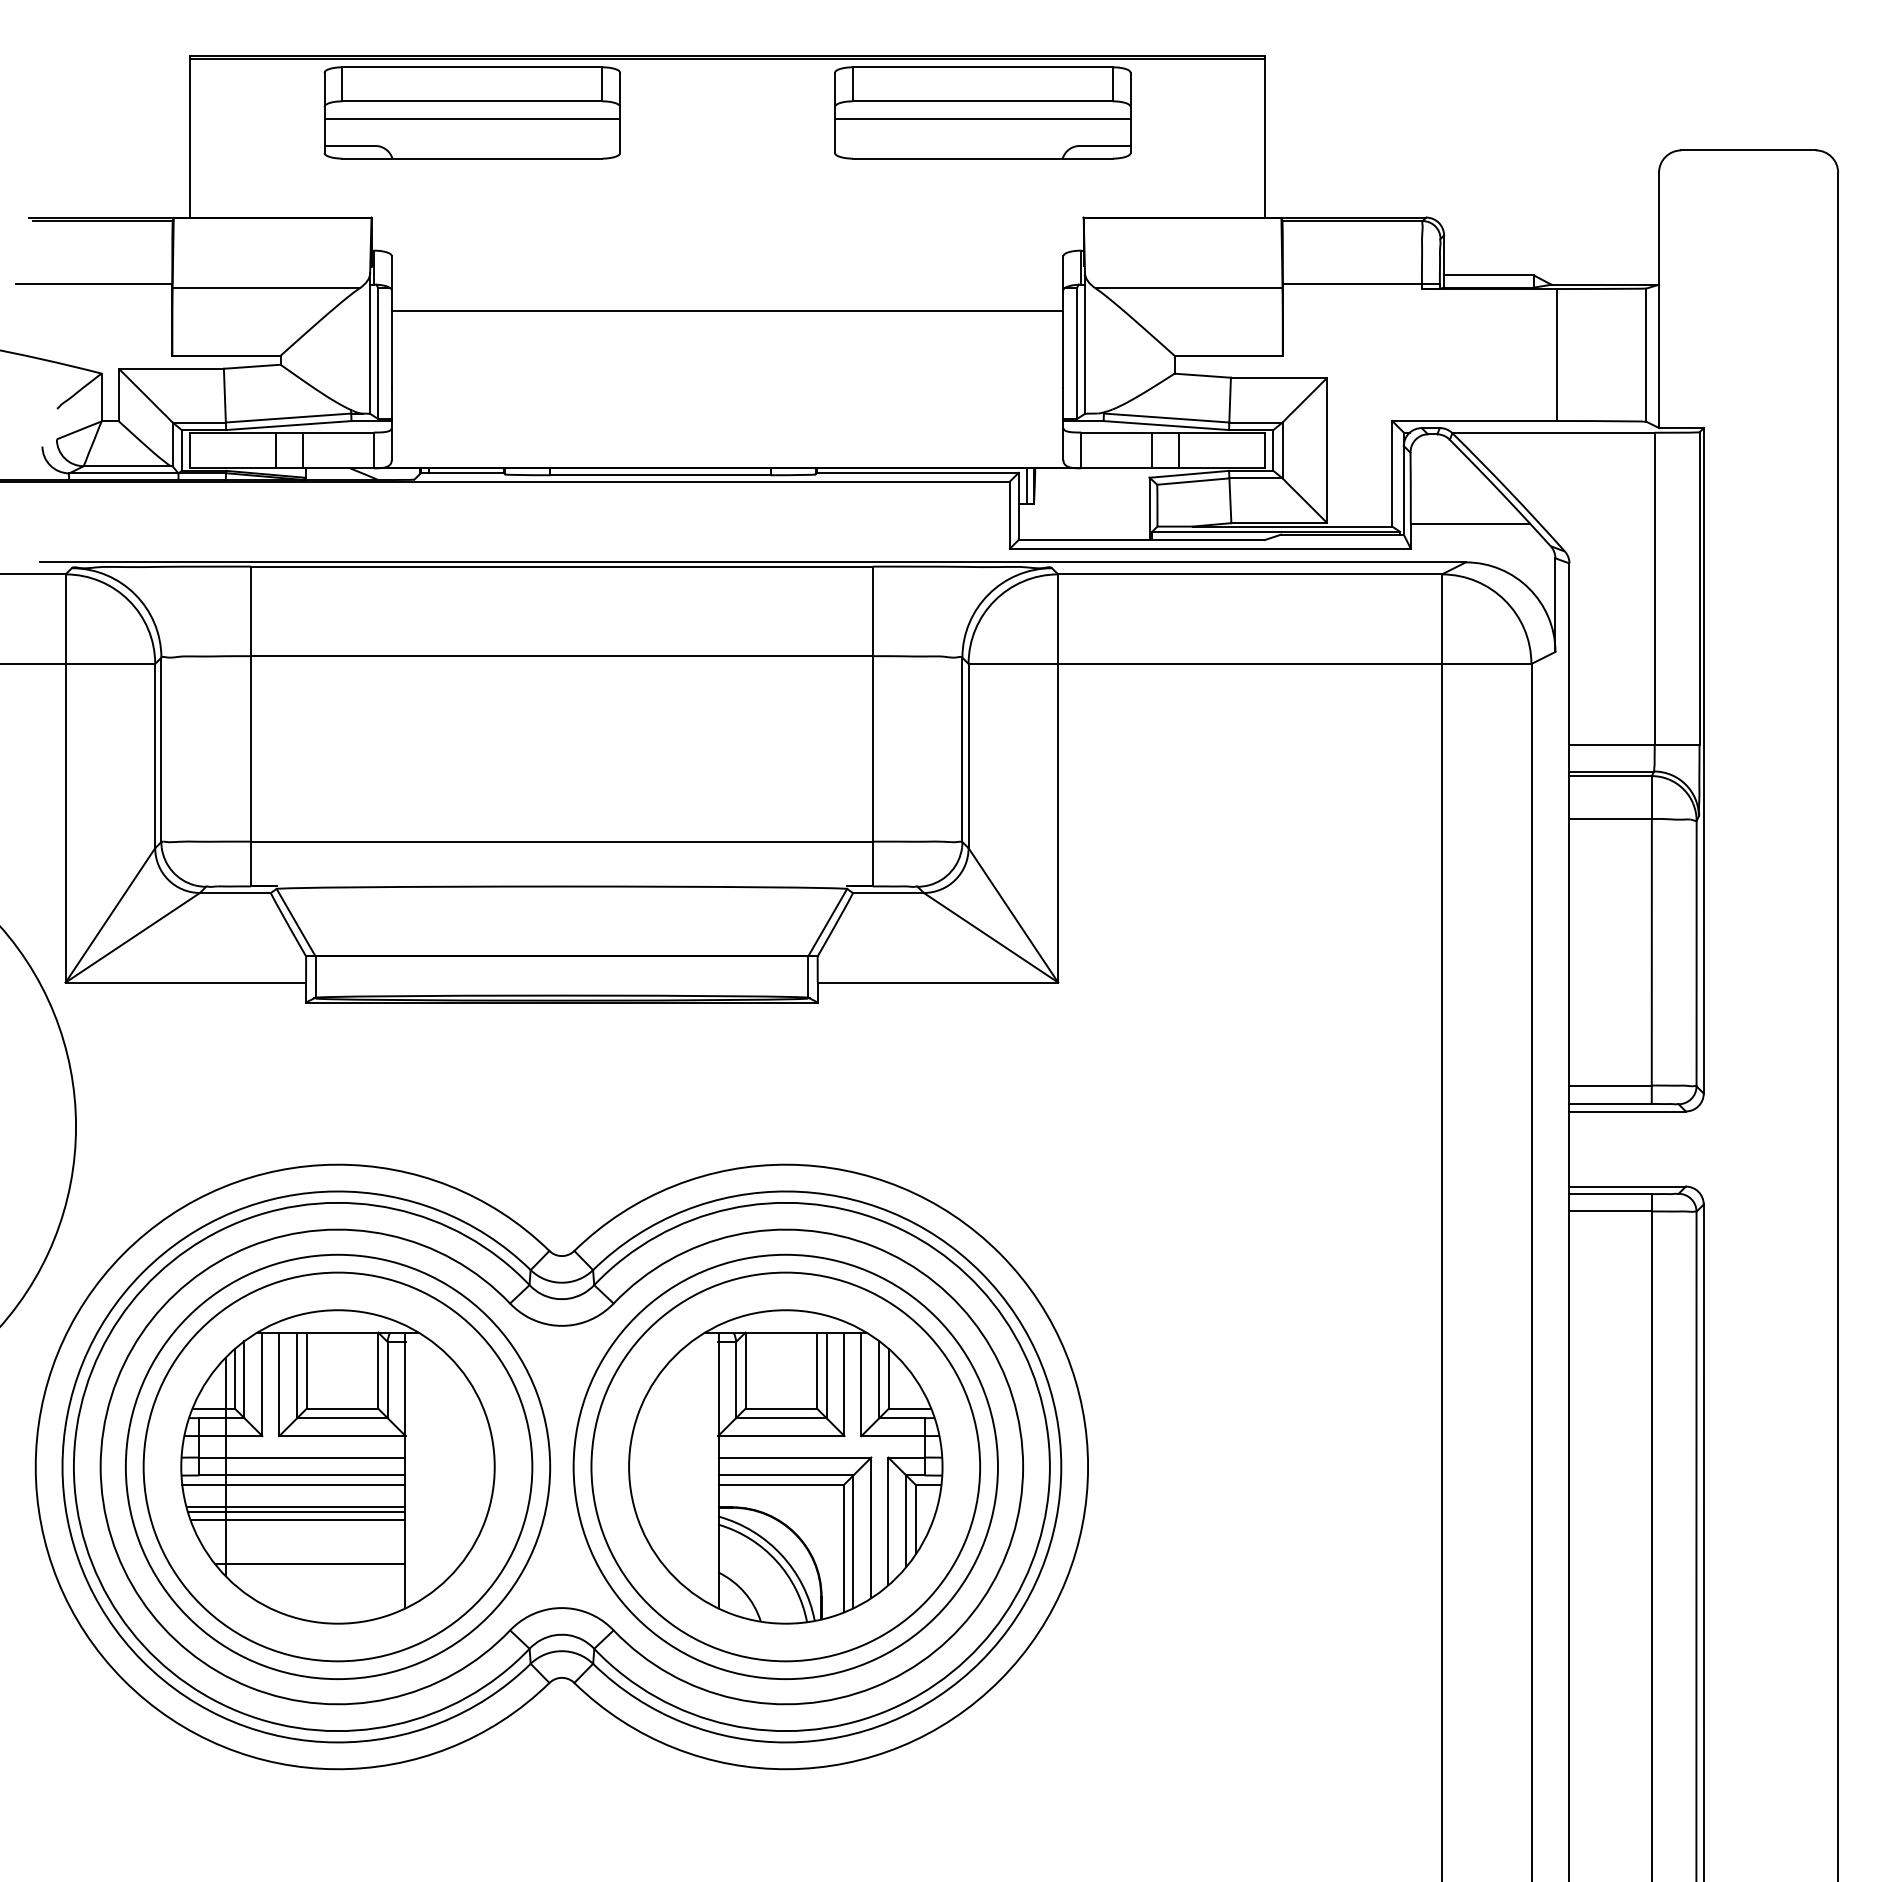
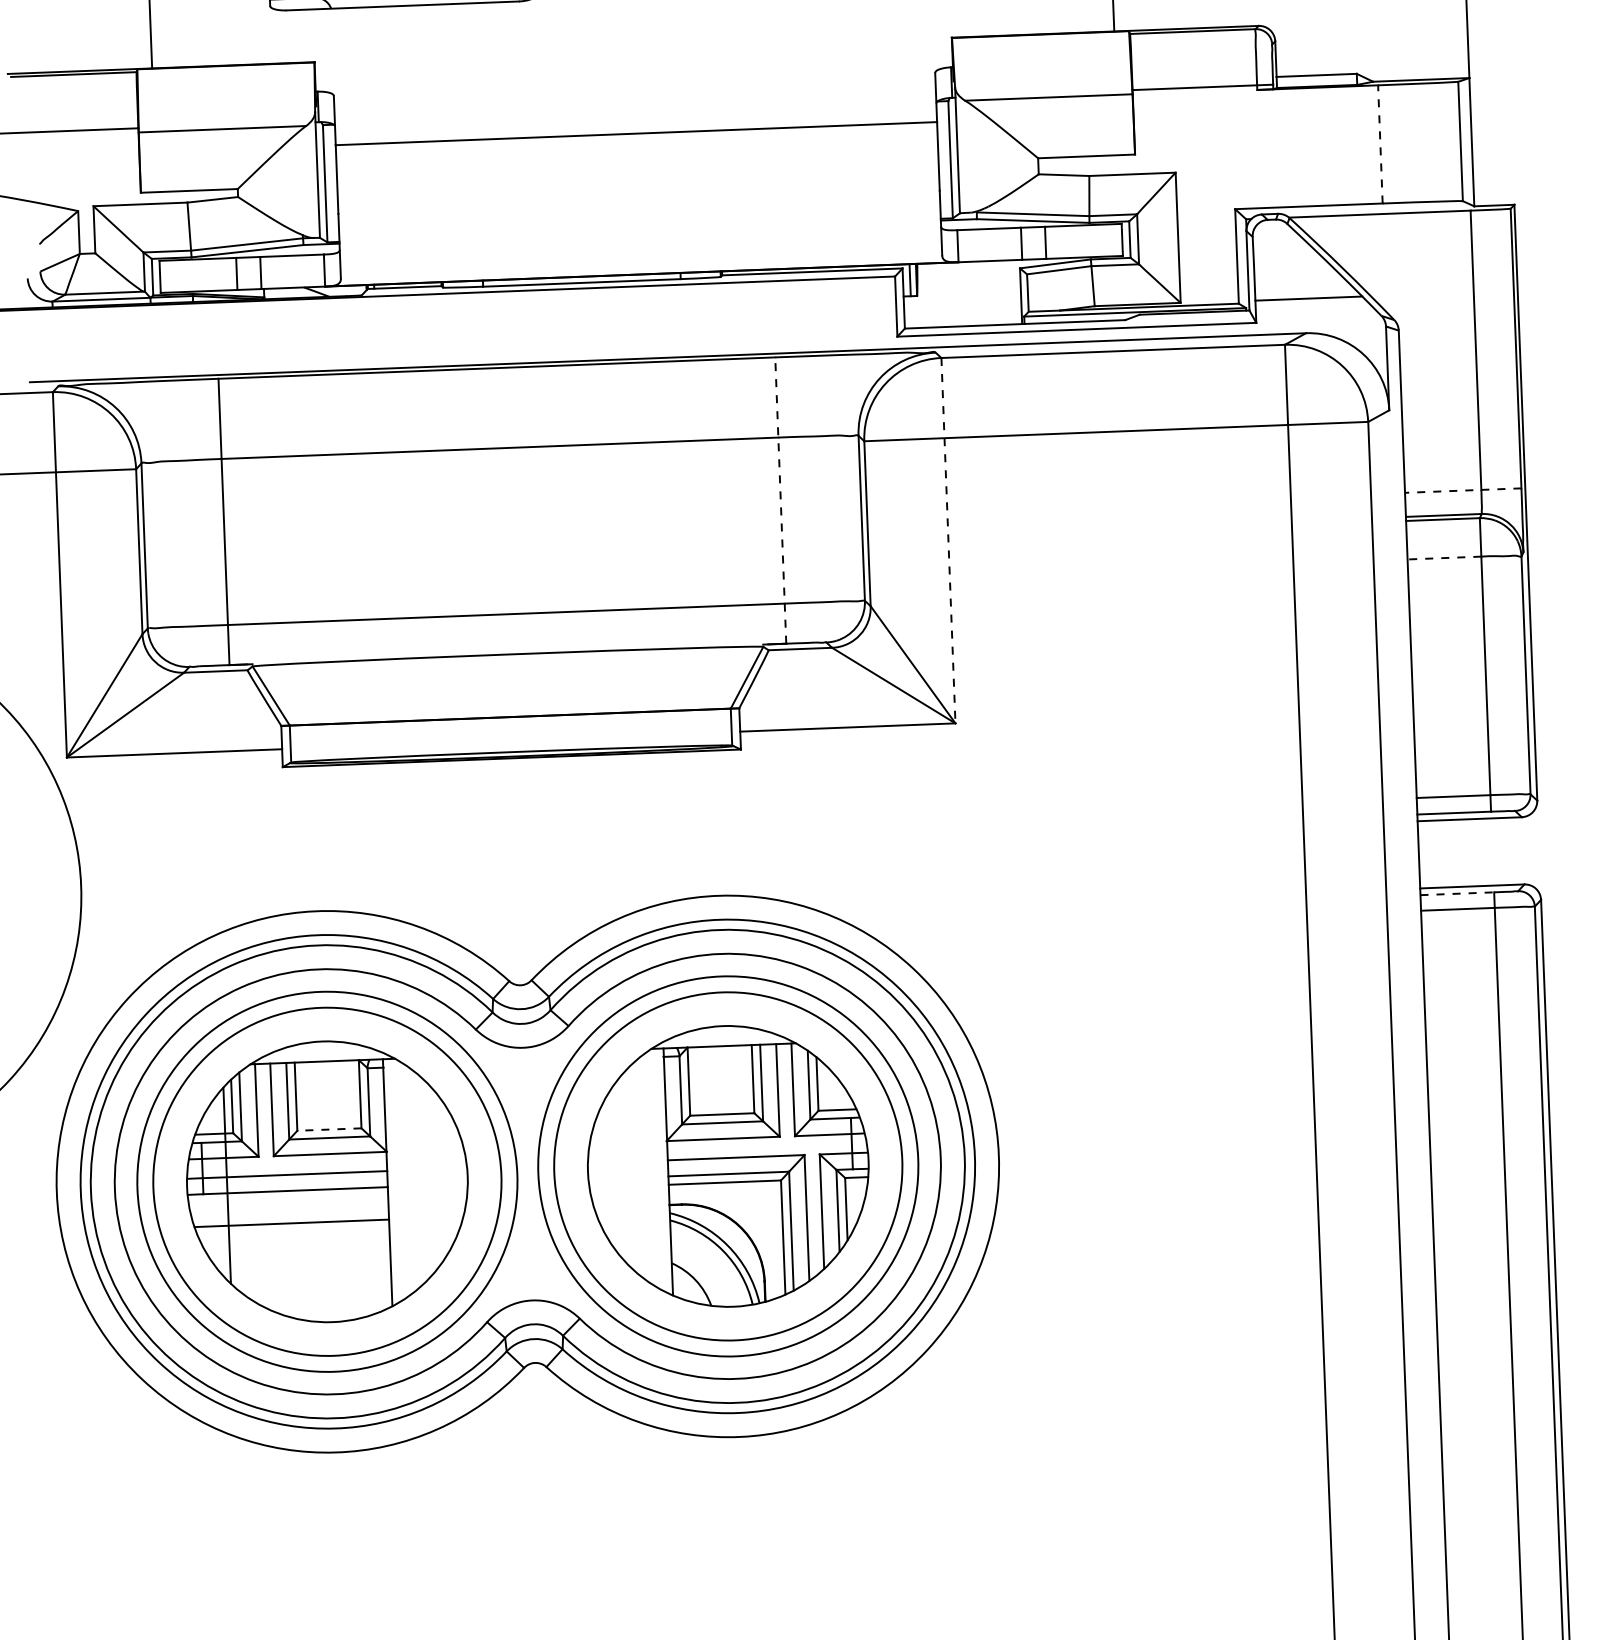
line: (1556, 354) -> (1379, 143), solid -> dashed
line: (872, 726) -> (780, 500), solid -> dashed
line: (1633, 744) -> (1462, 490), solid -> dashed
line: (1058, 778) -> (948, 540), solid -> dashed
line: (1610, 819) -> (1444, 558), solid -> dashed
line: (1611, 1194) -> (1458, 894), solid -> dashed
line: (342, 1408) -> (329, 1129), solid -> dashed
line: (293, 1484) -> (288, 1199), removed
line: (295, 1507) -> (290, 1219), removed
line: (297, 1519) -> (292, 1230), removed
line: (310, 1564) -> (306, 1270), removed

